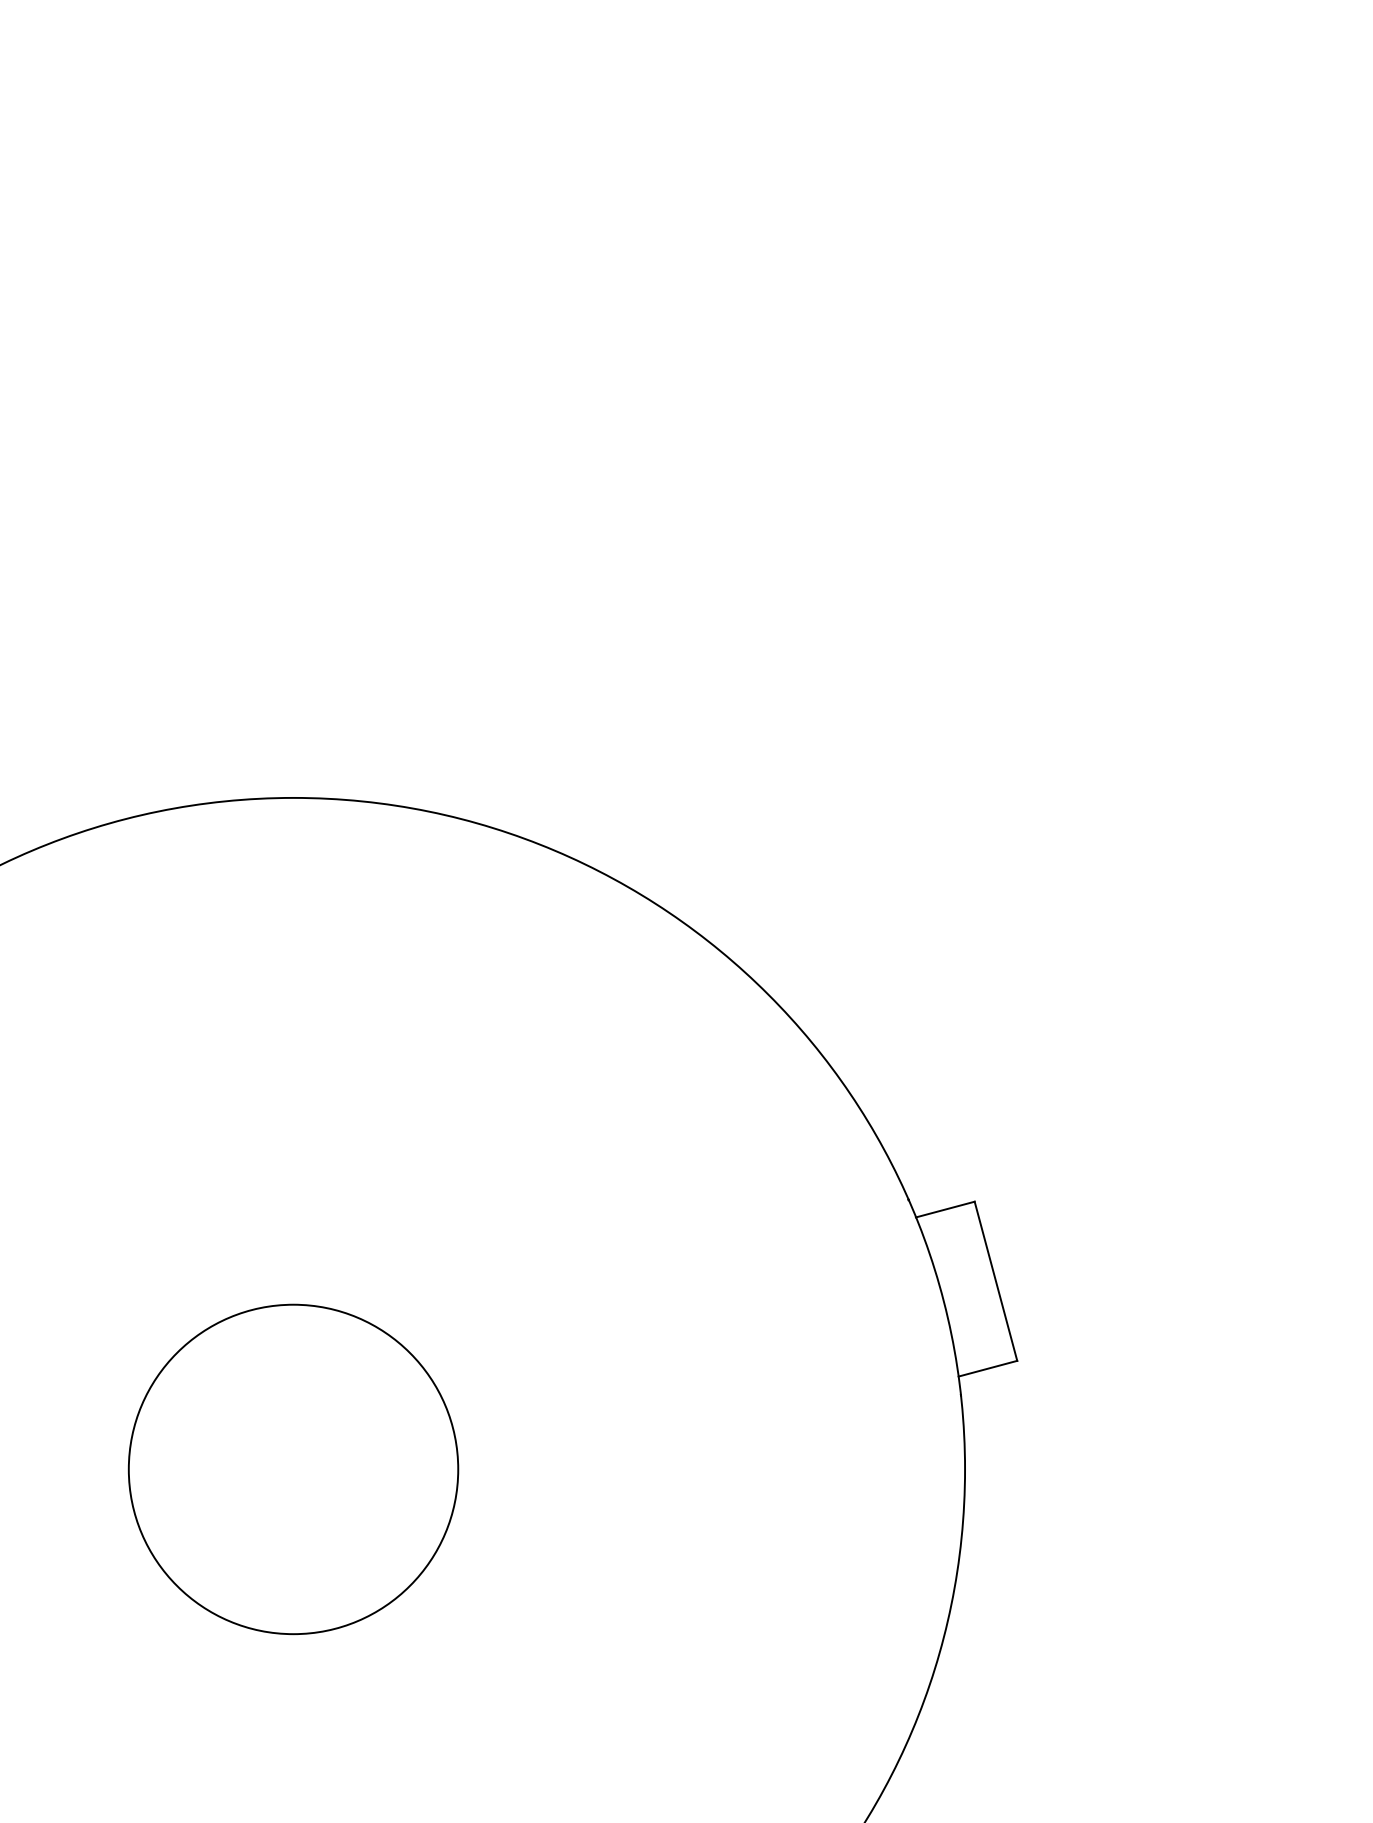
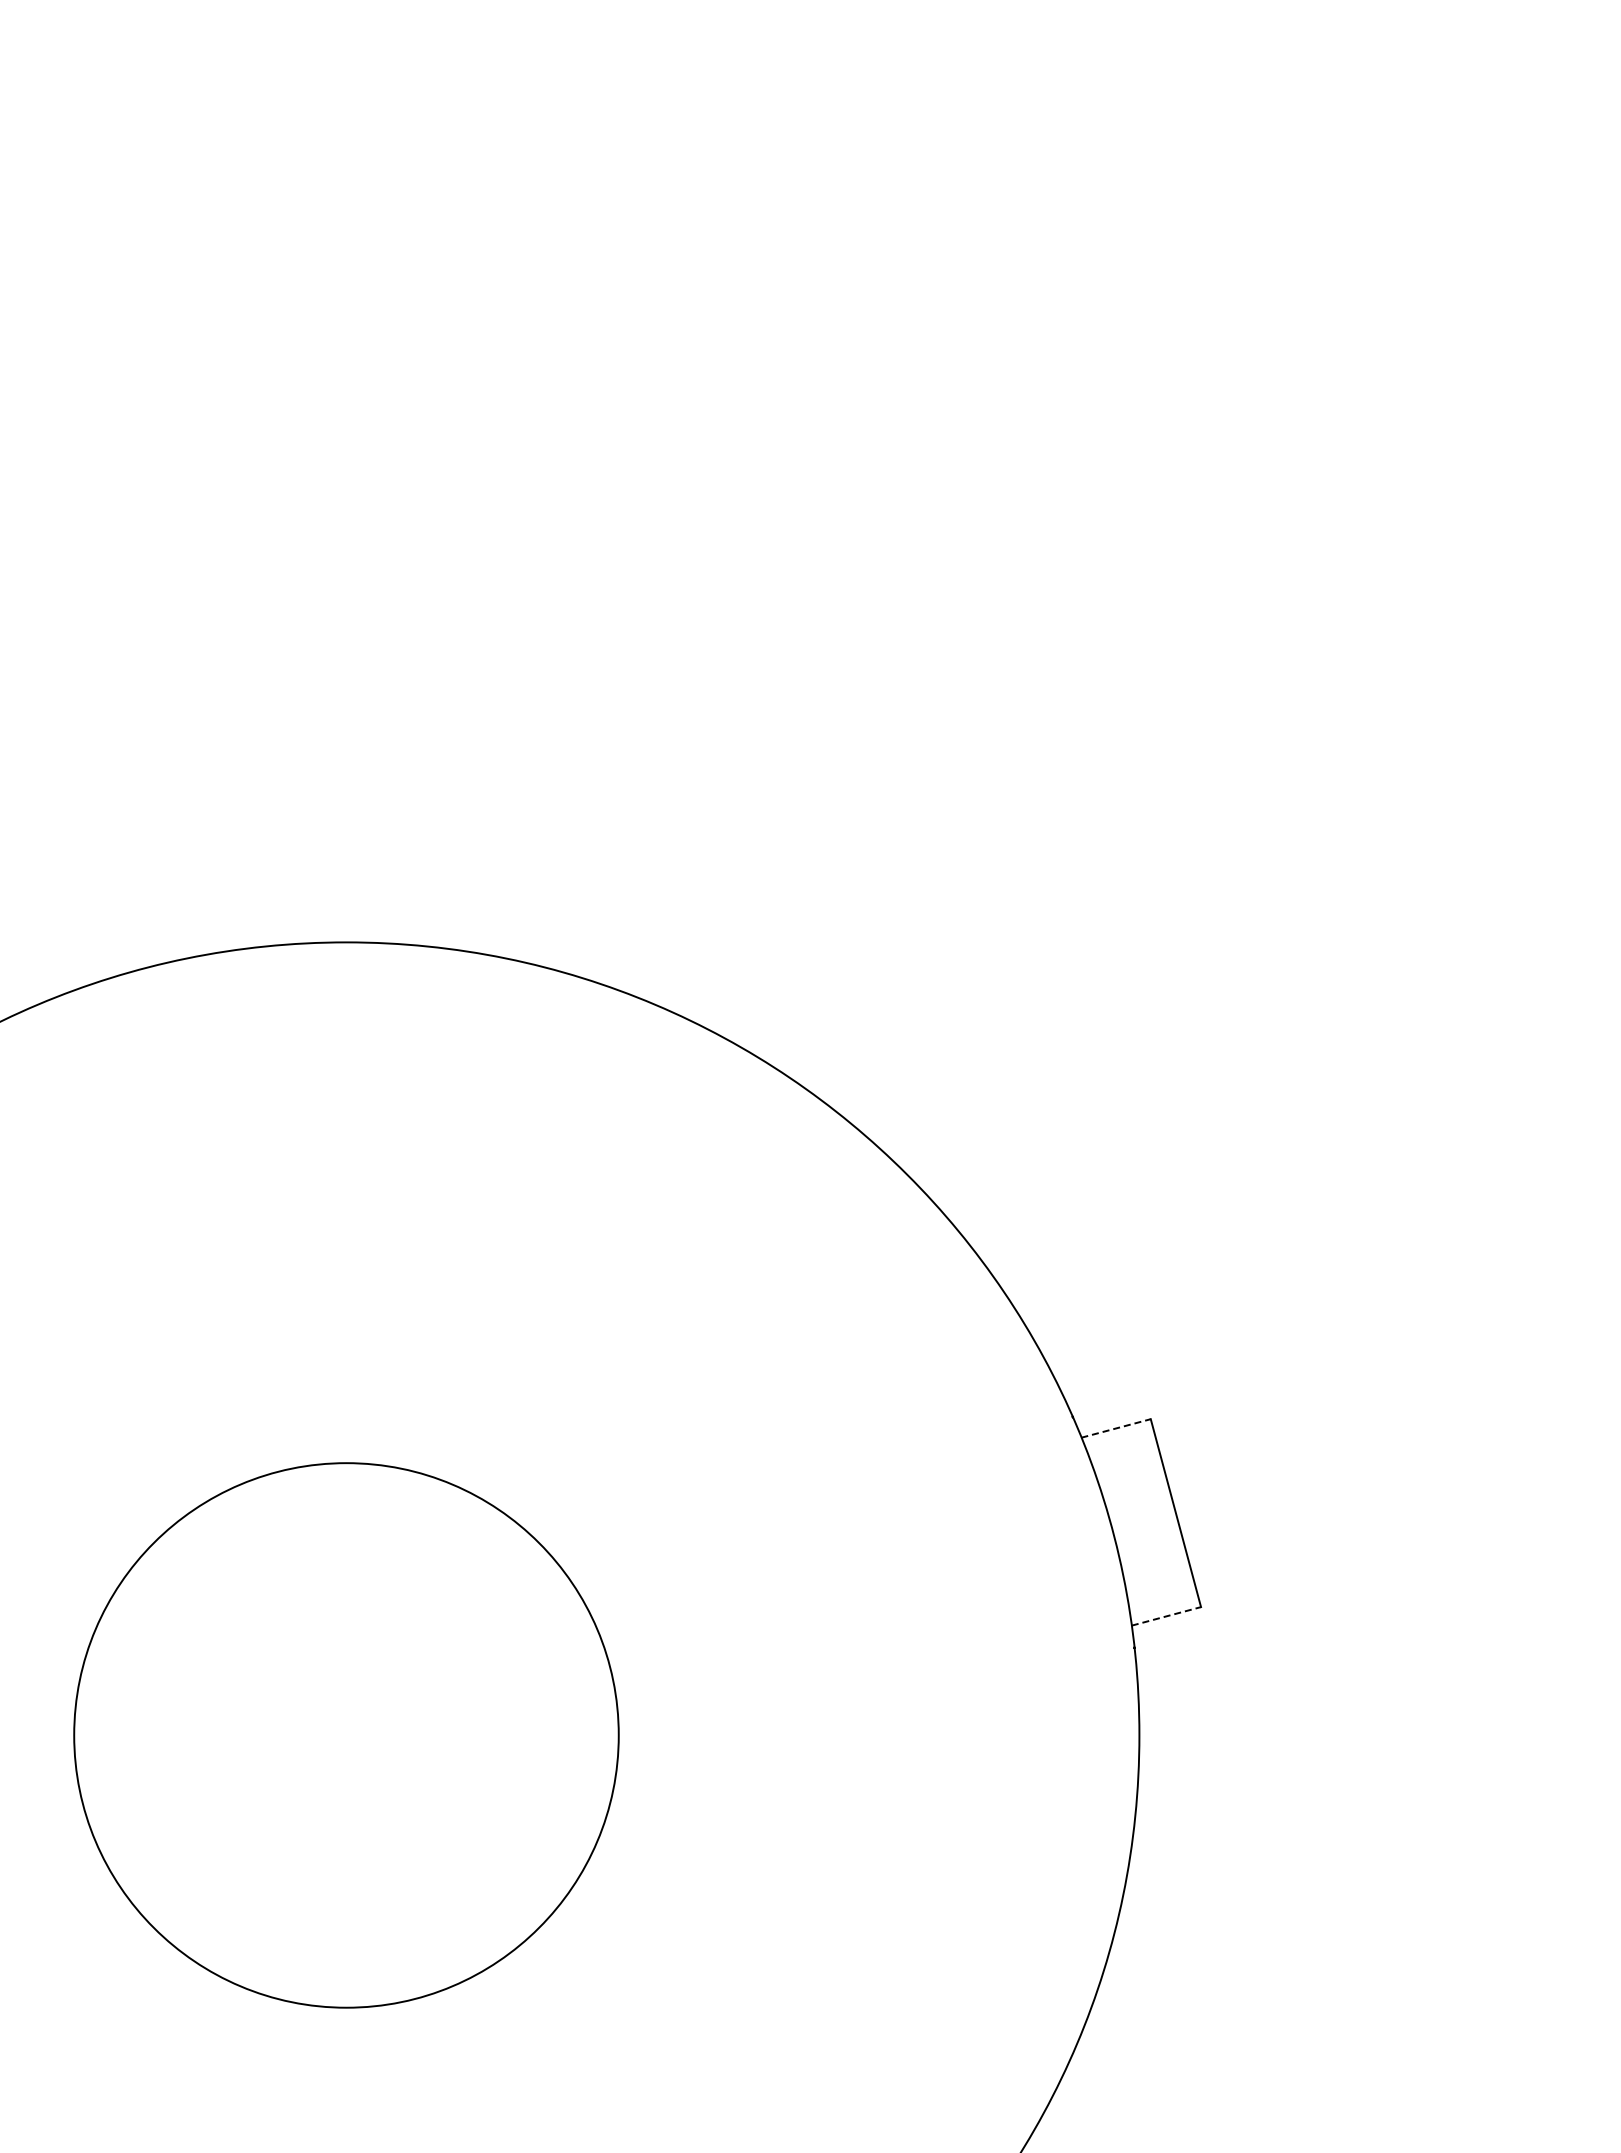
line: (945, 1209) -> (1116, 1428), solid -> dashed
line: (987, 1368) -> (1166, 1616), solid -> dashed
circle: (293, 1468) -> (346, 1734), size x1.4

